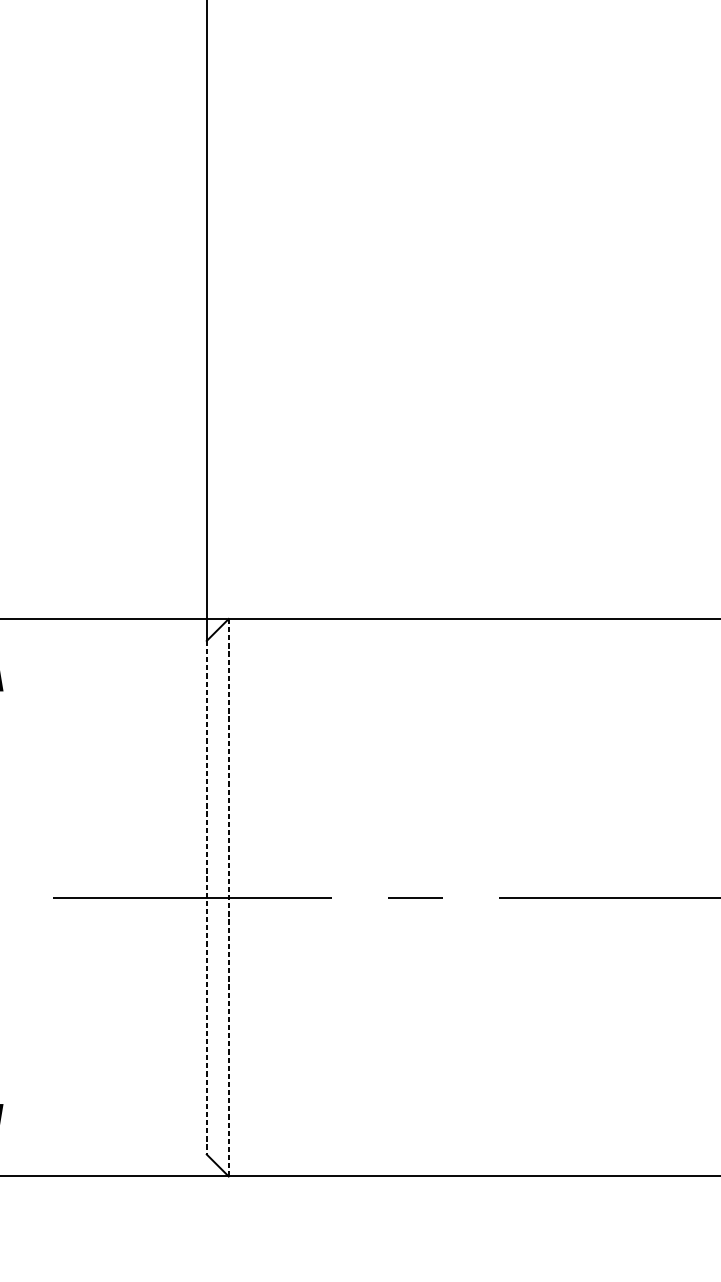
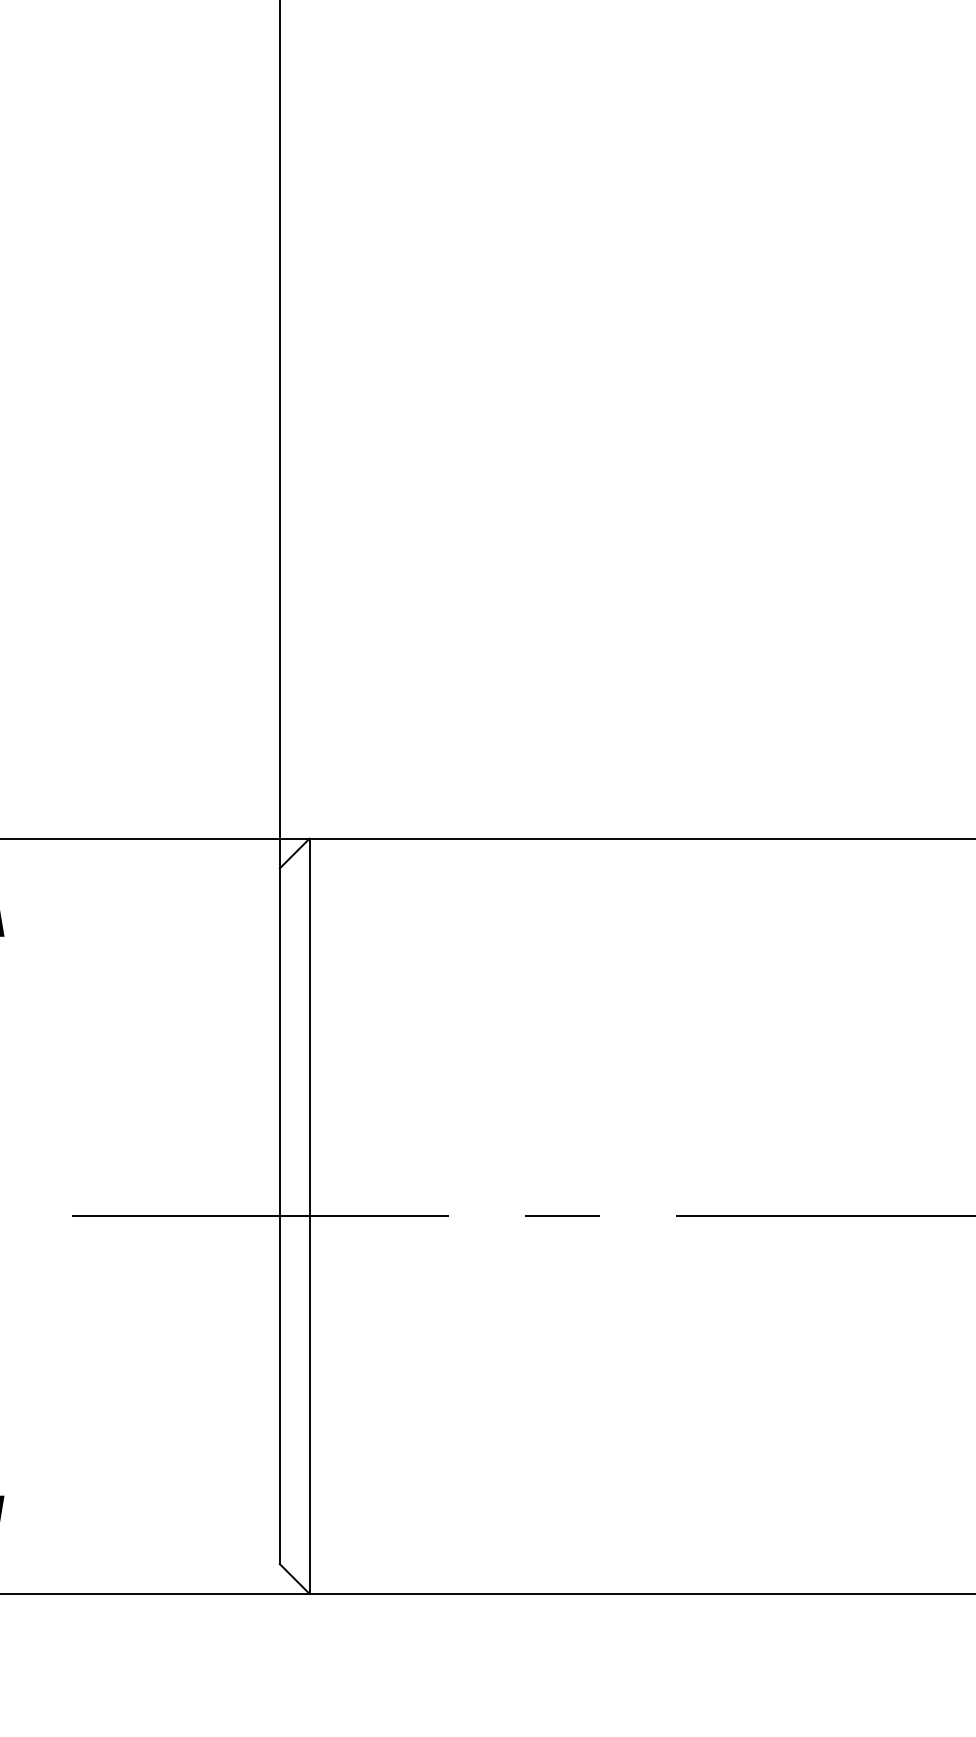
line: (206, 897) -> (279, 1216), dashed -> solid
line: (228, 897) -> (309, 1216), dashed -> solid

